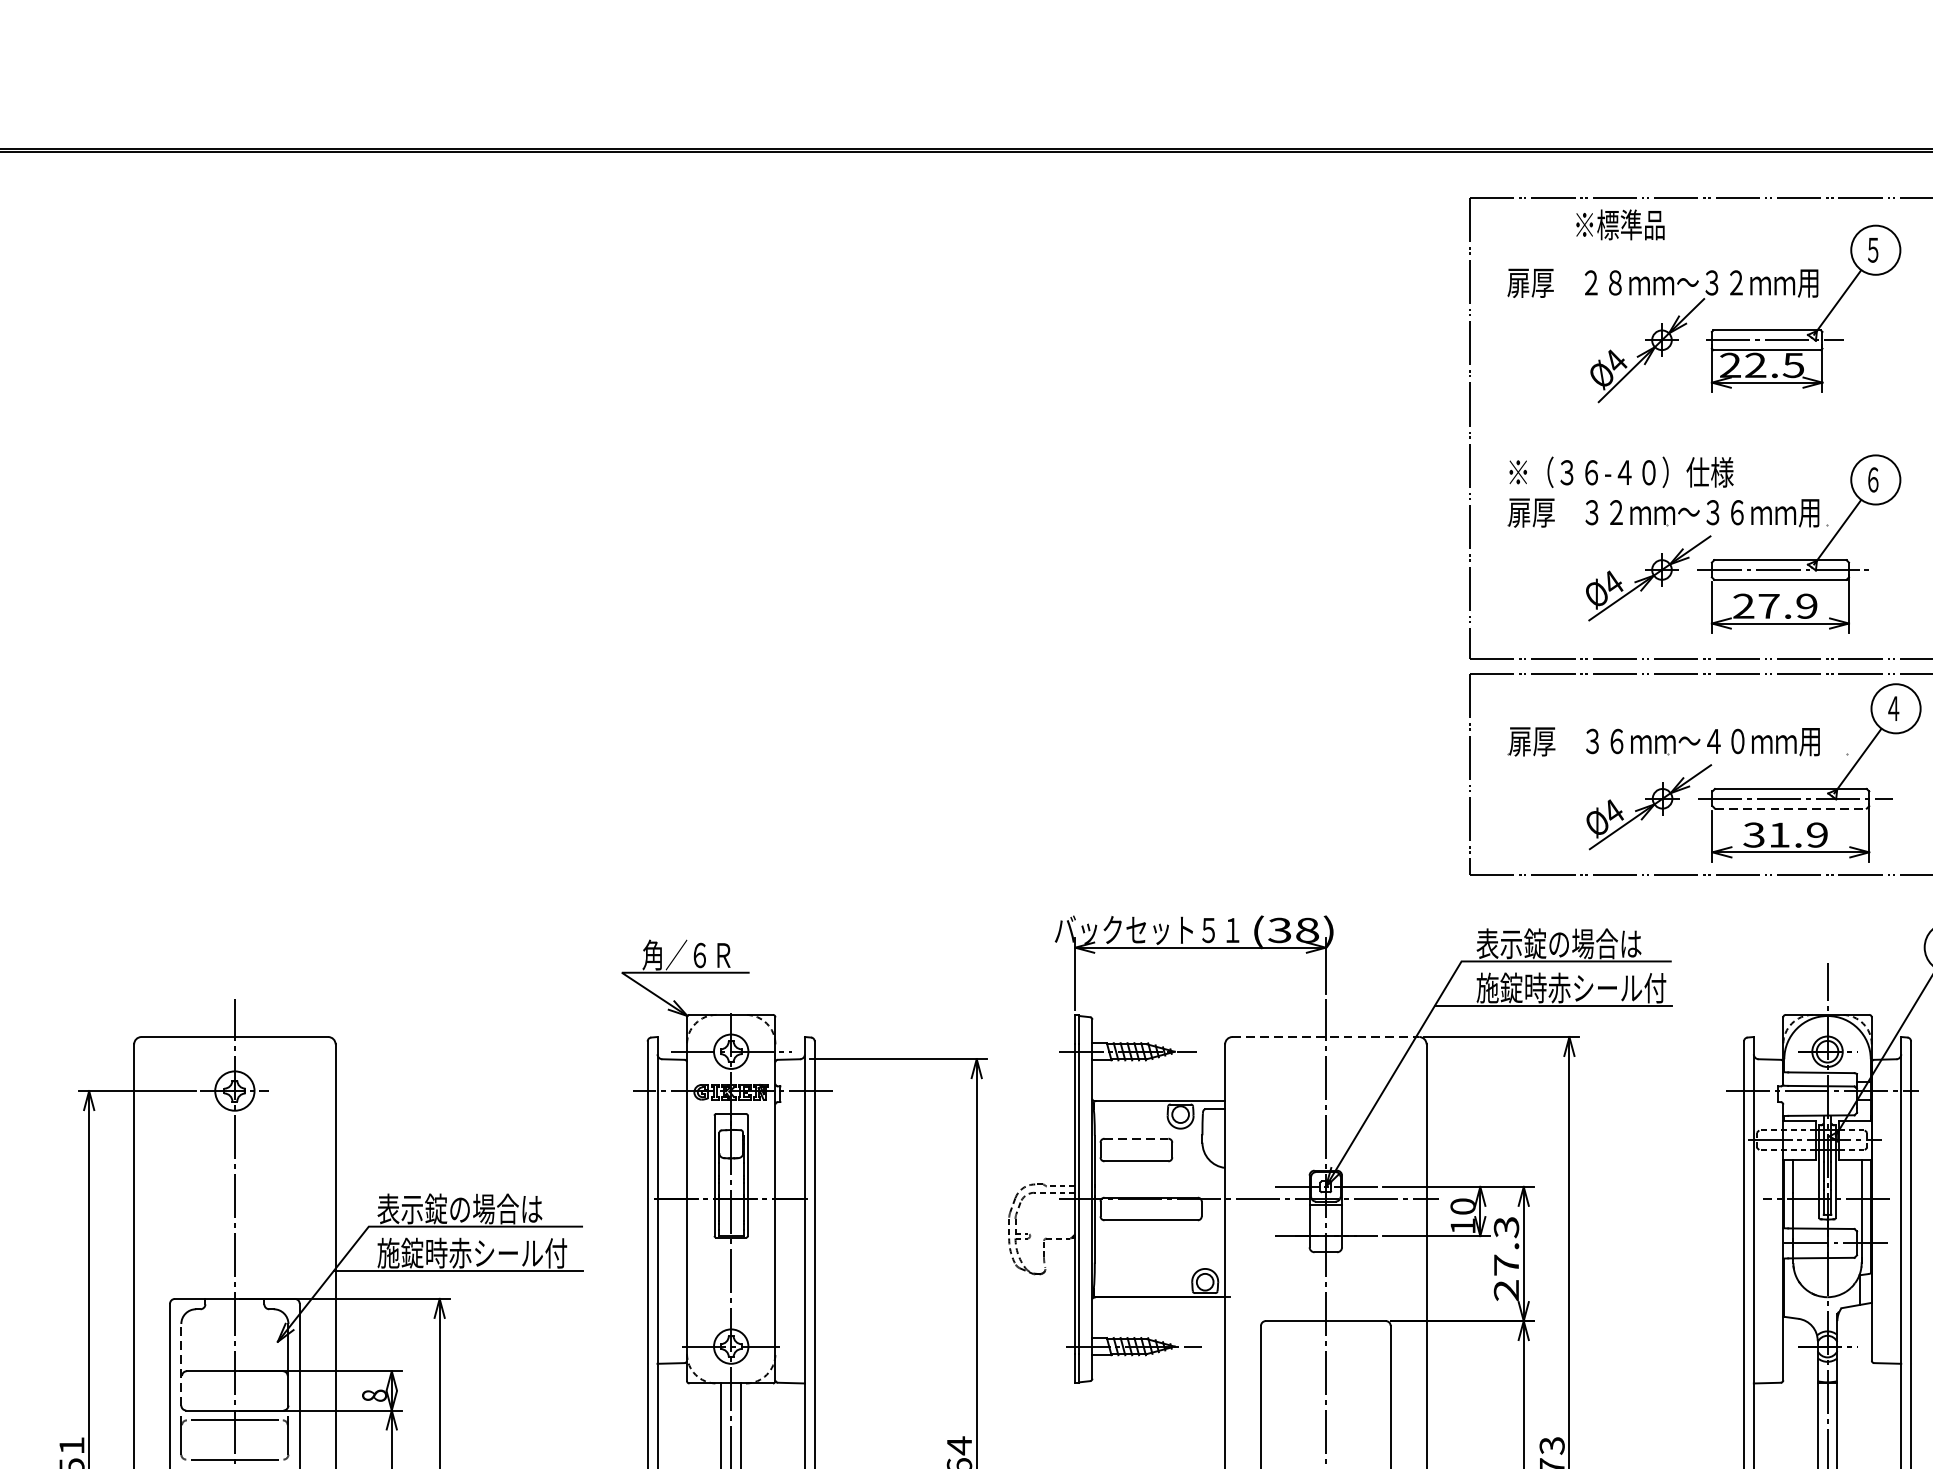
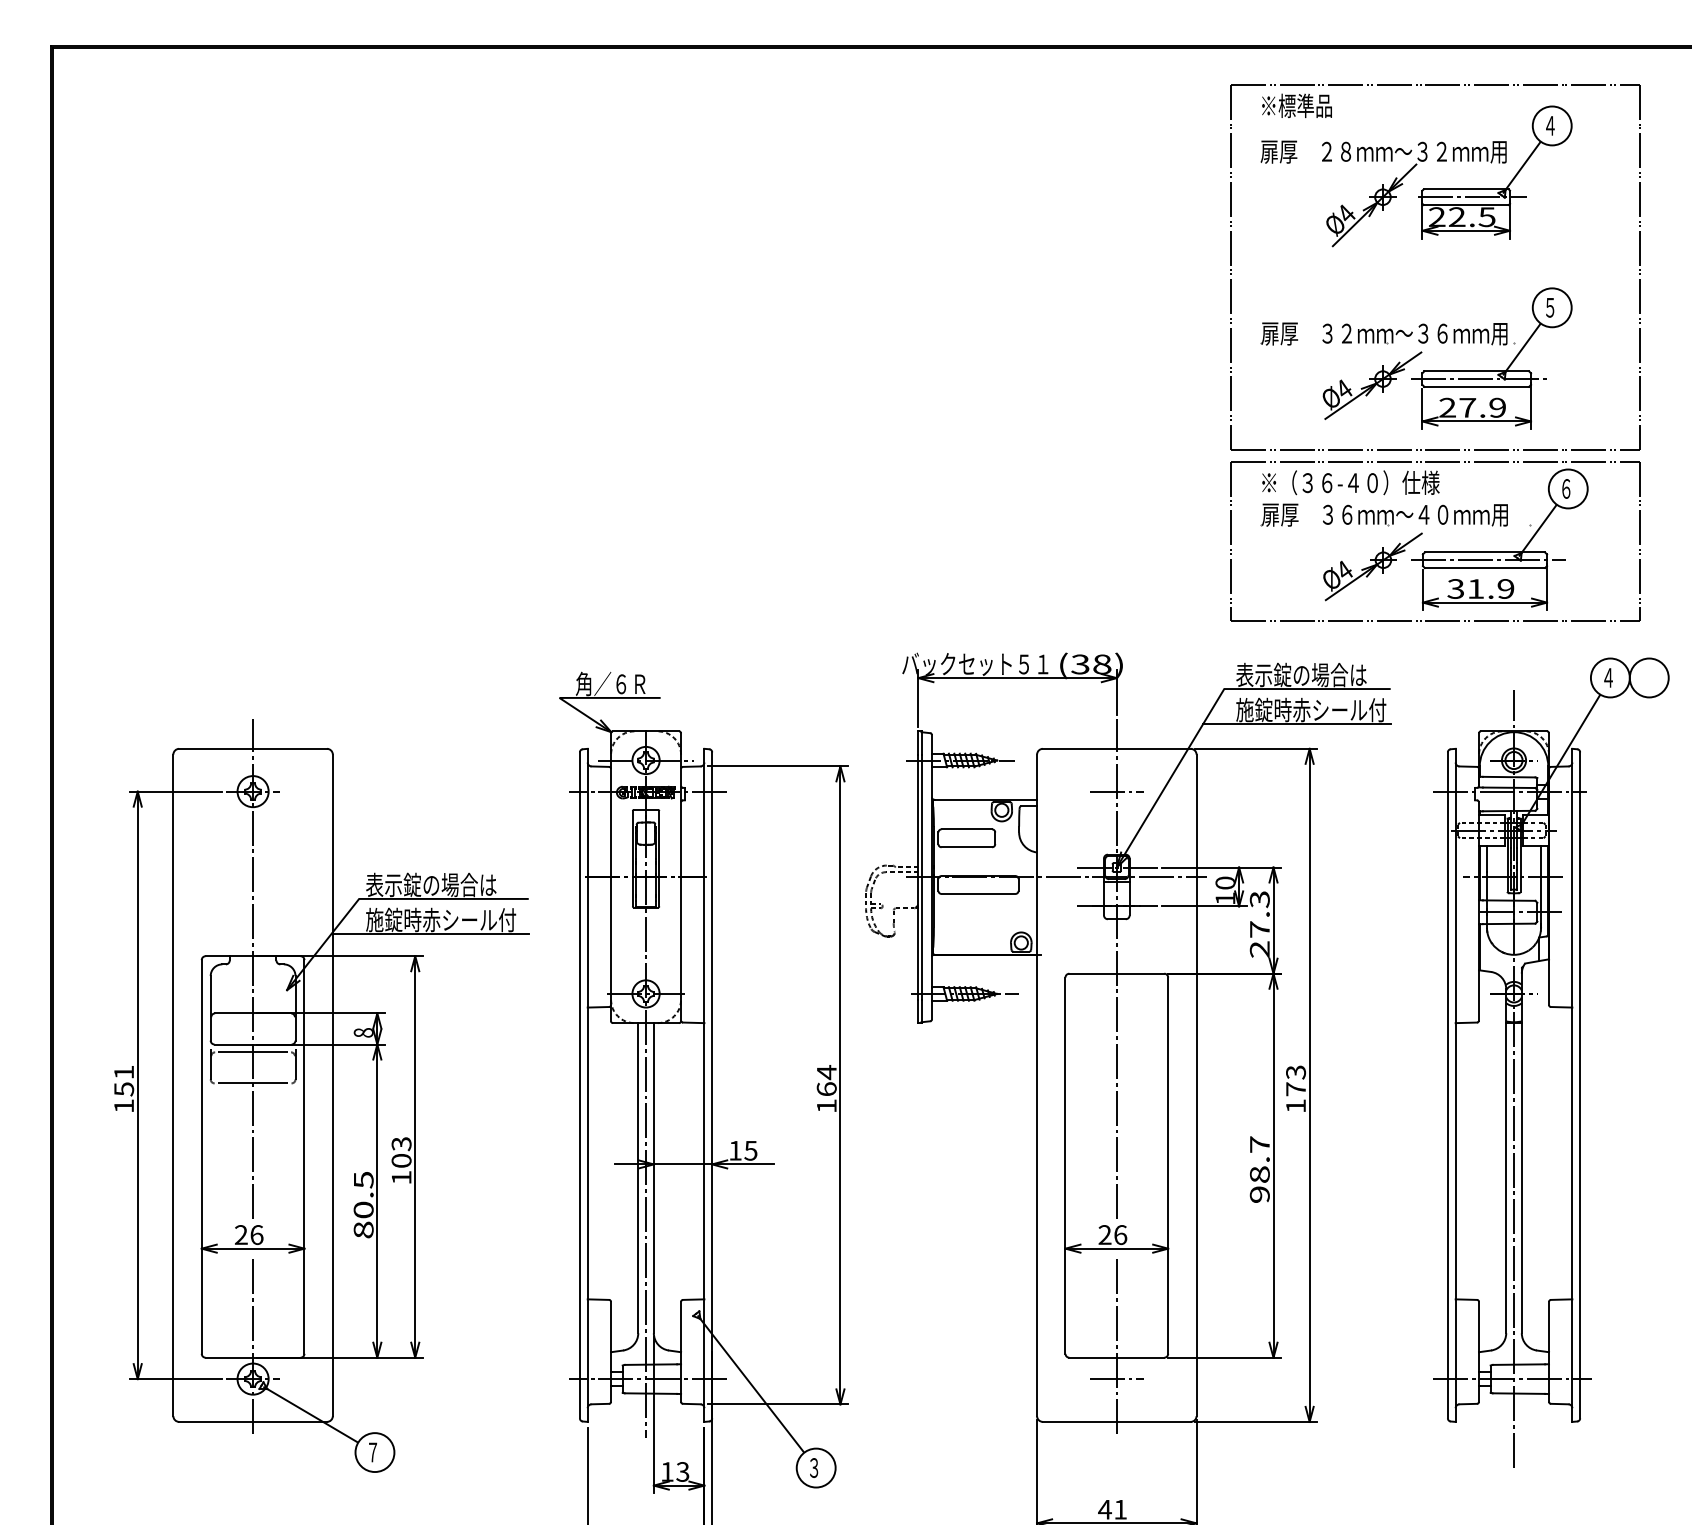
text: (1619, 224) -> (1296, 105), moved
text: (1873, 249) -> (1550, 125), ５ -> ４
text: (1621, 471) -> (1350, 482), moved
text: (1873, 479) -> (1550, 307), ６ -> ５
text: (1893, 708) -> (1566, 488), ４ -> ６
line: (1791, 809) -> (1485, 568), dashed -> solid
line: (1325, 1036) -> (1116, 748), dashed -> solid
line: (1325, 1090) -> (1116, 791), added
line: (1137, 1138) -> (967, 829), dashed -> solid
line: (181, 1363) -> (210, 1007), dashed -> solid

